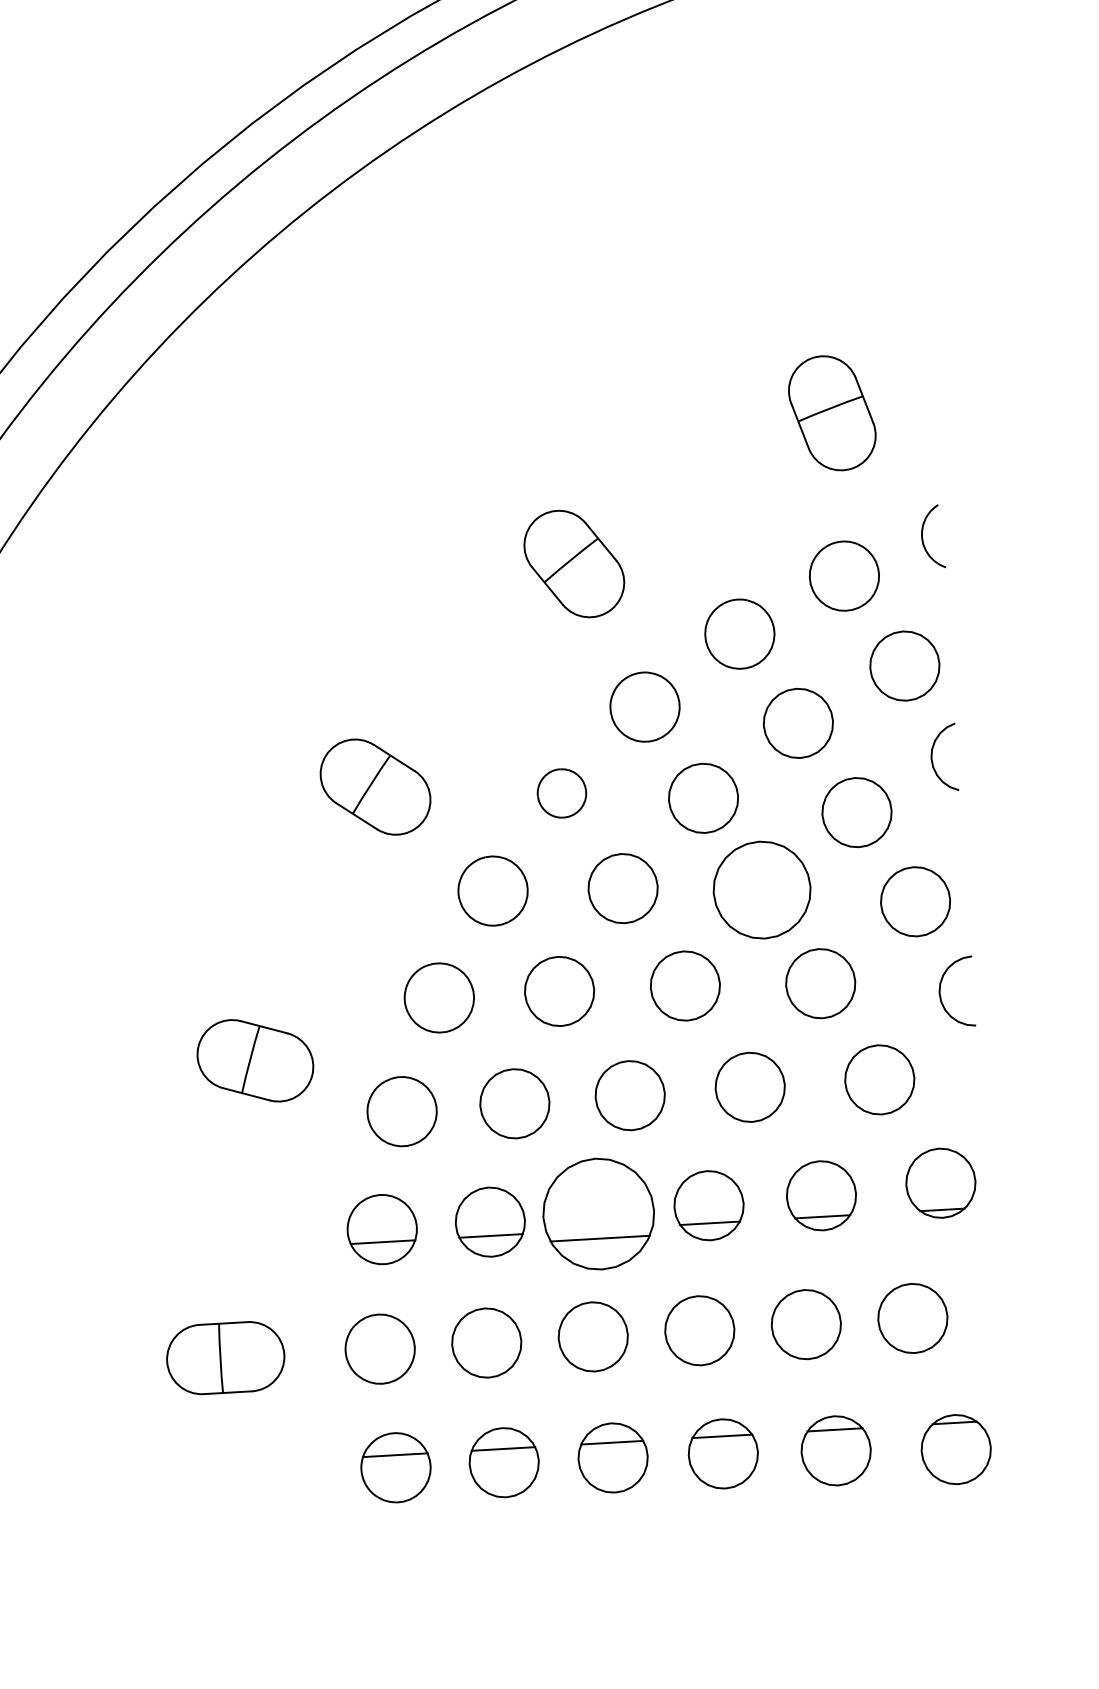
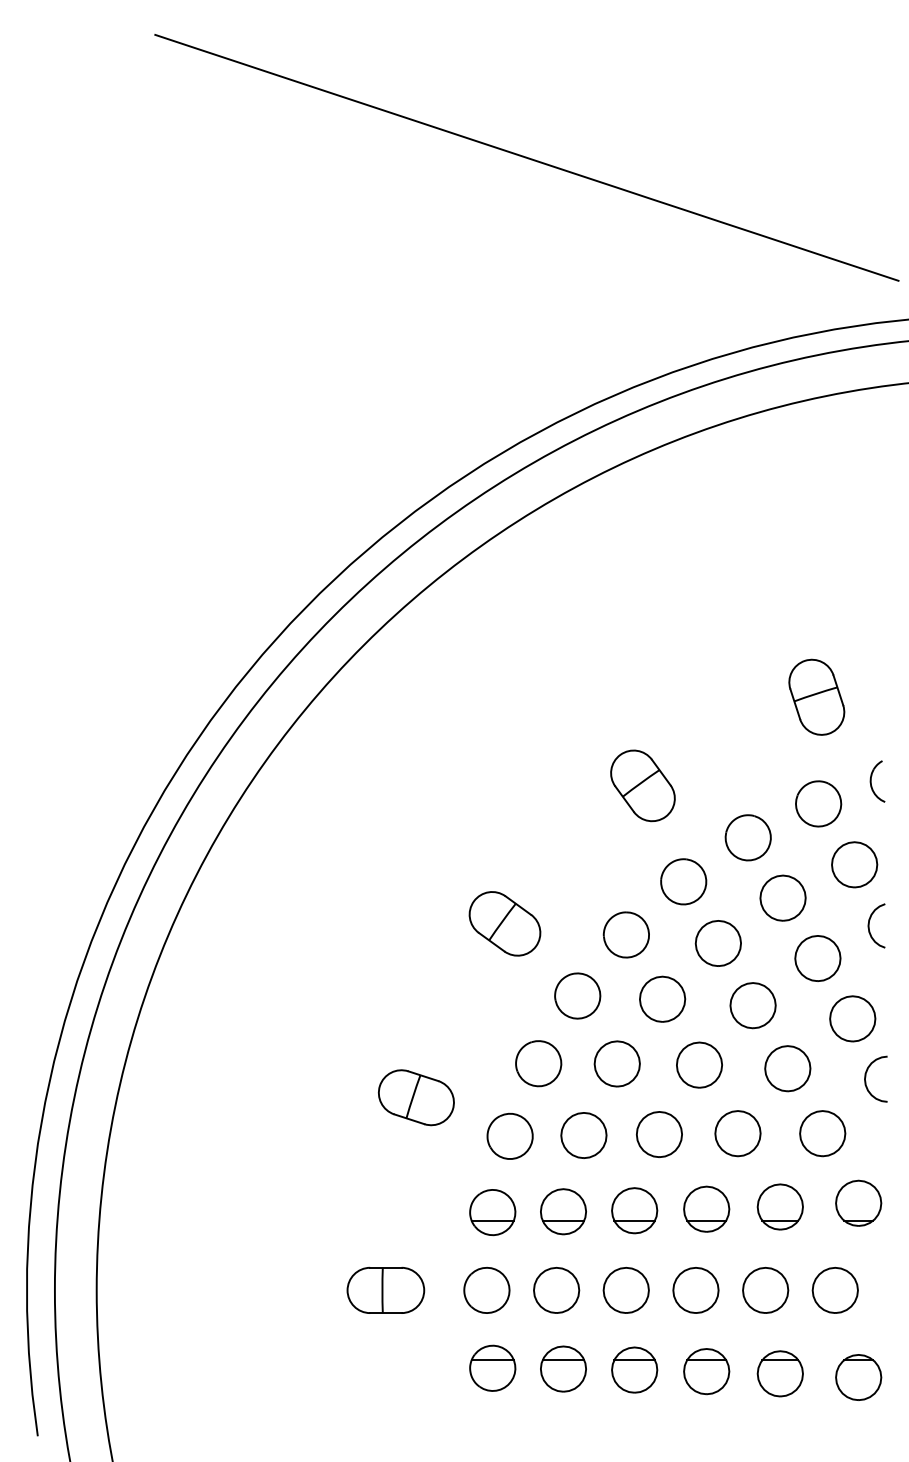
part: (560, 792) -> (625, 934), size x1.43
part: (761, 890) -> (752, 1005), size x0.71
part: (598, 1213) -> (634, 1210), size x0.62

